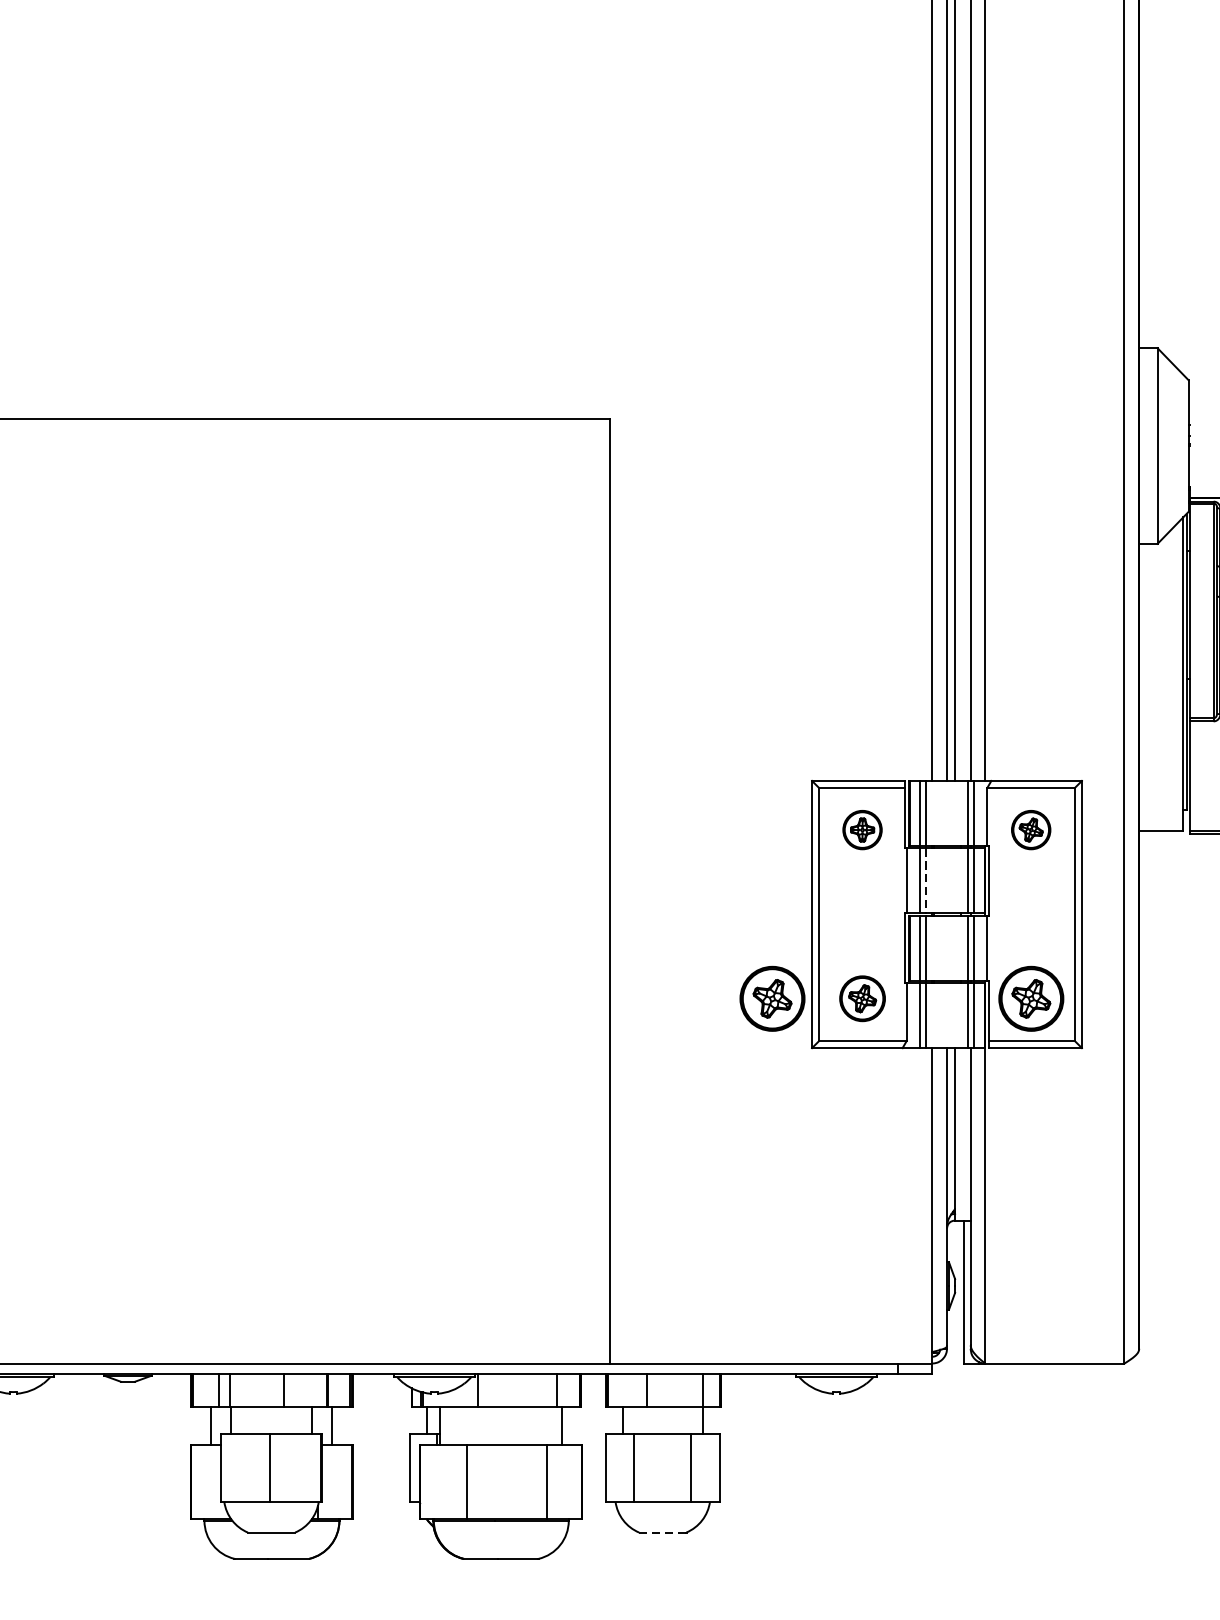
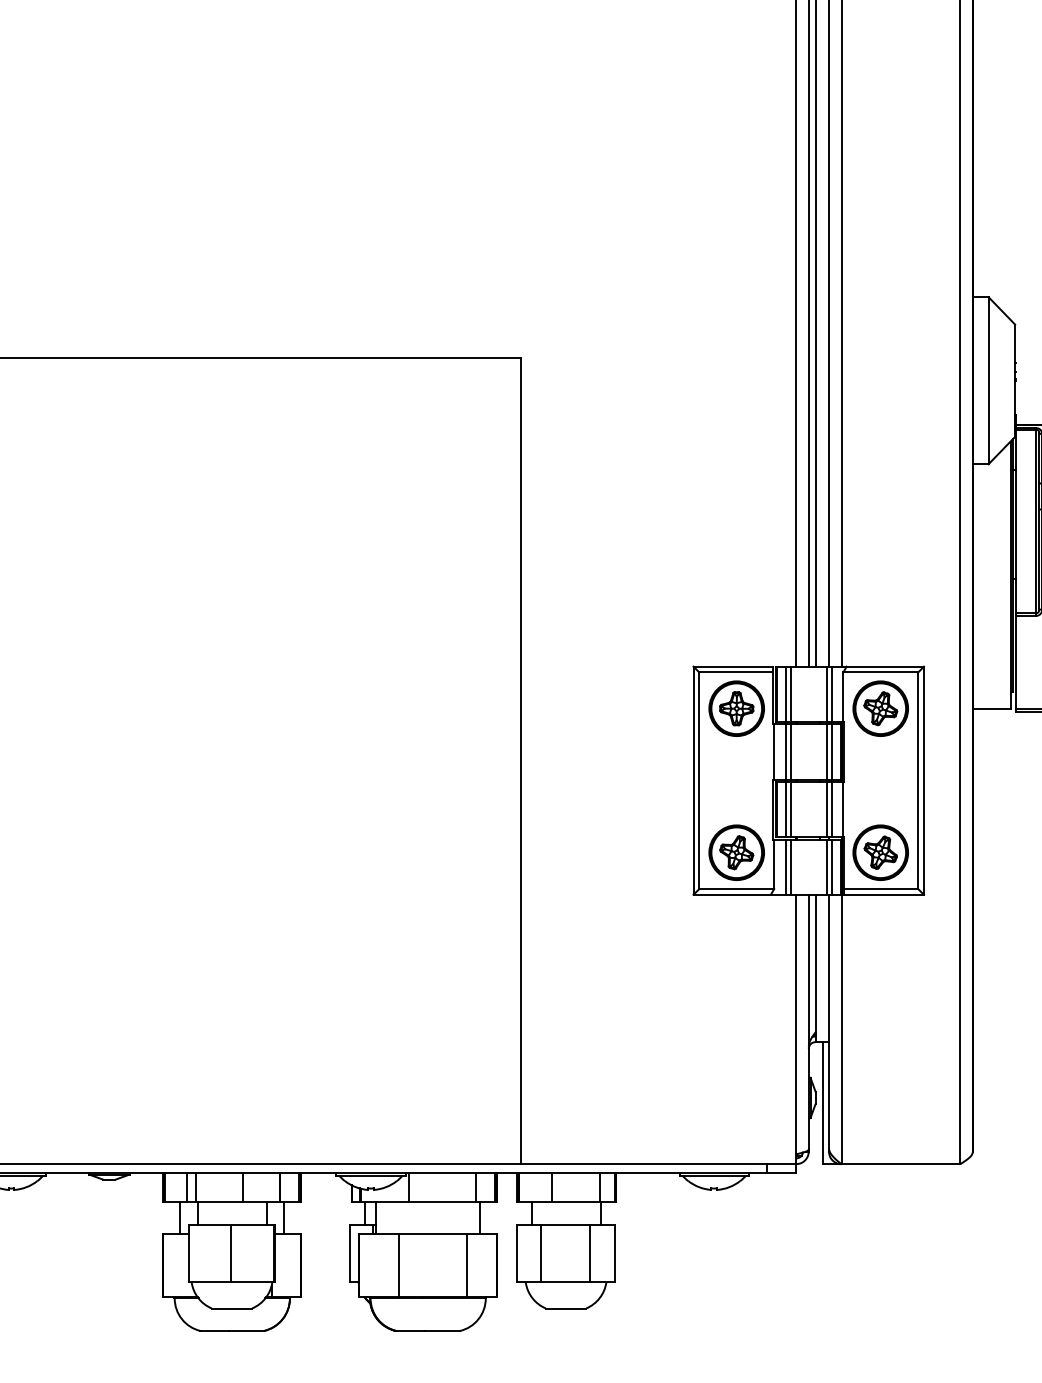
part: (862, 829) -> (736, 708), size x1.67
part: (1031, 829) -> (880, 708), size x1.67
line: (925, 880) -> (790, 751), dashed -> solid
part: (772, 998) -> (659, 852), removed
part: (862, 998) -> (736, 852), size x1.43
line: (663, 1532) -> (566, 1308), dashed -> solid

